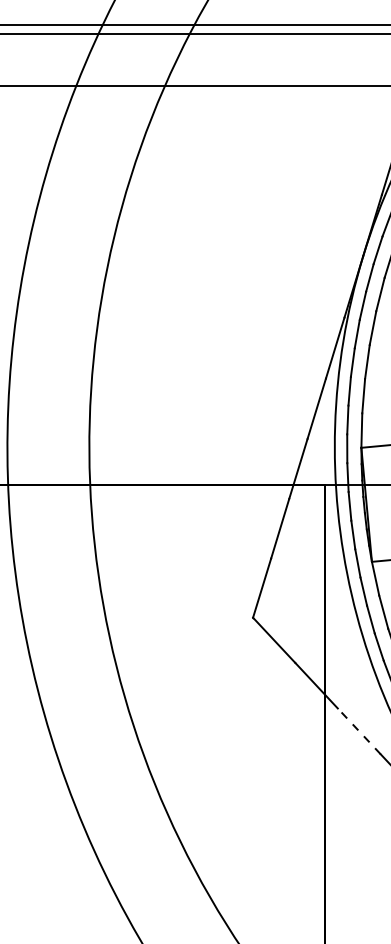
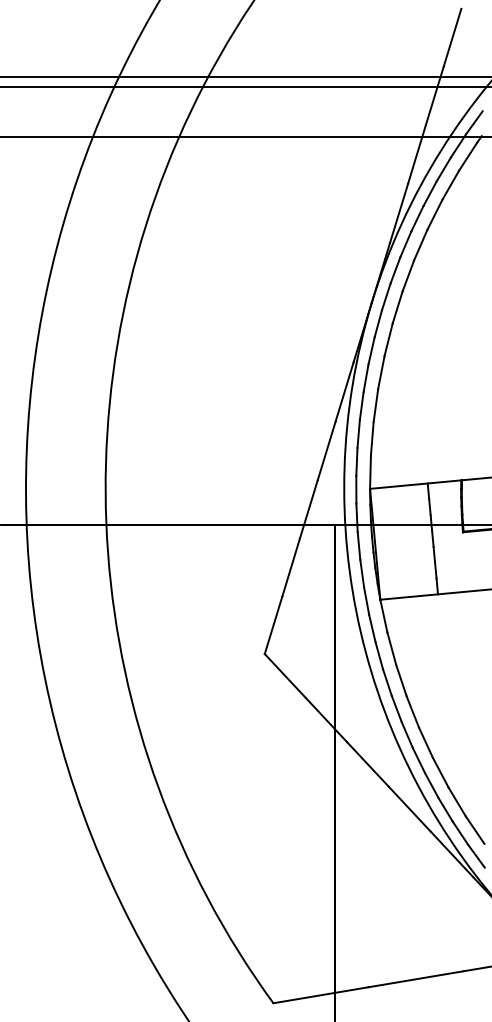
line: (358, 731) -> (367, 764), dashed -> solid

